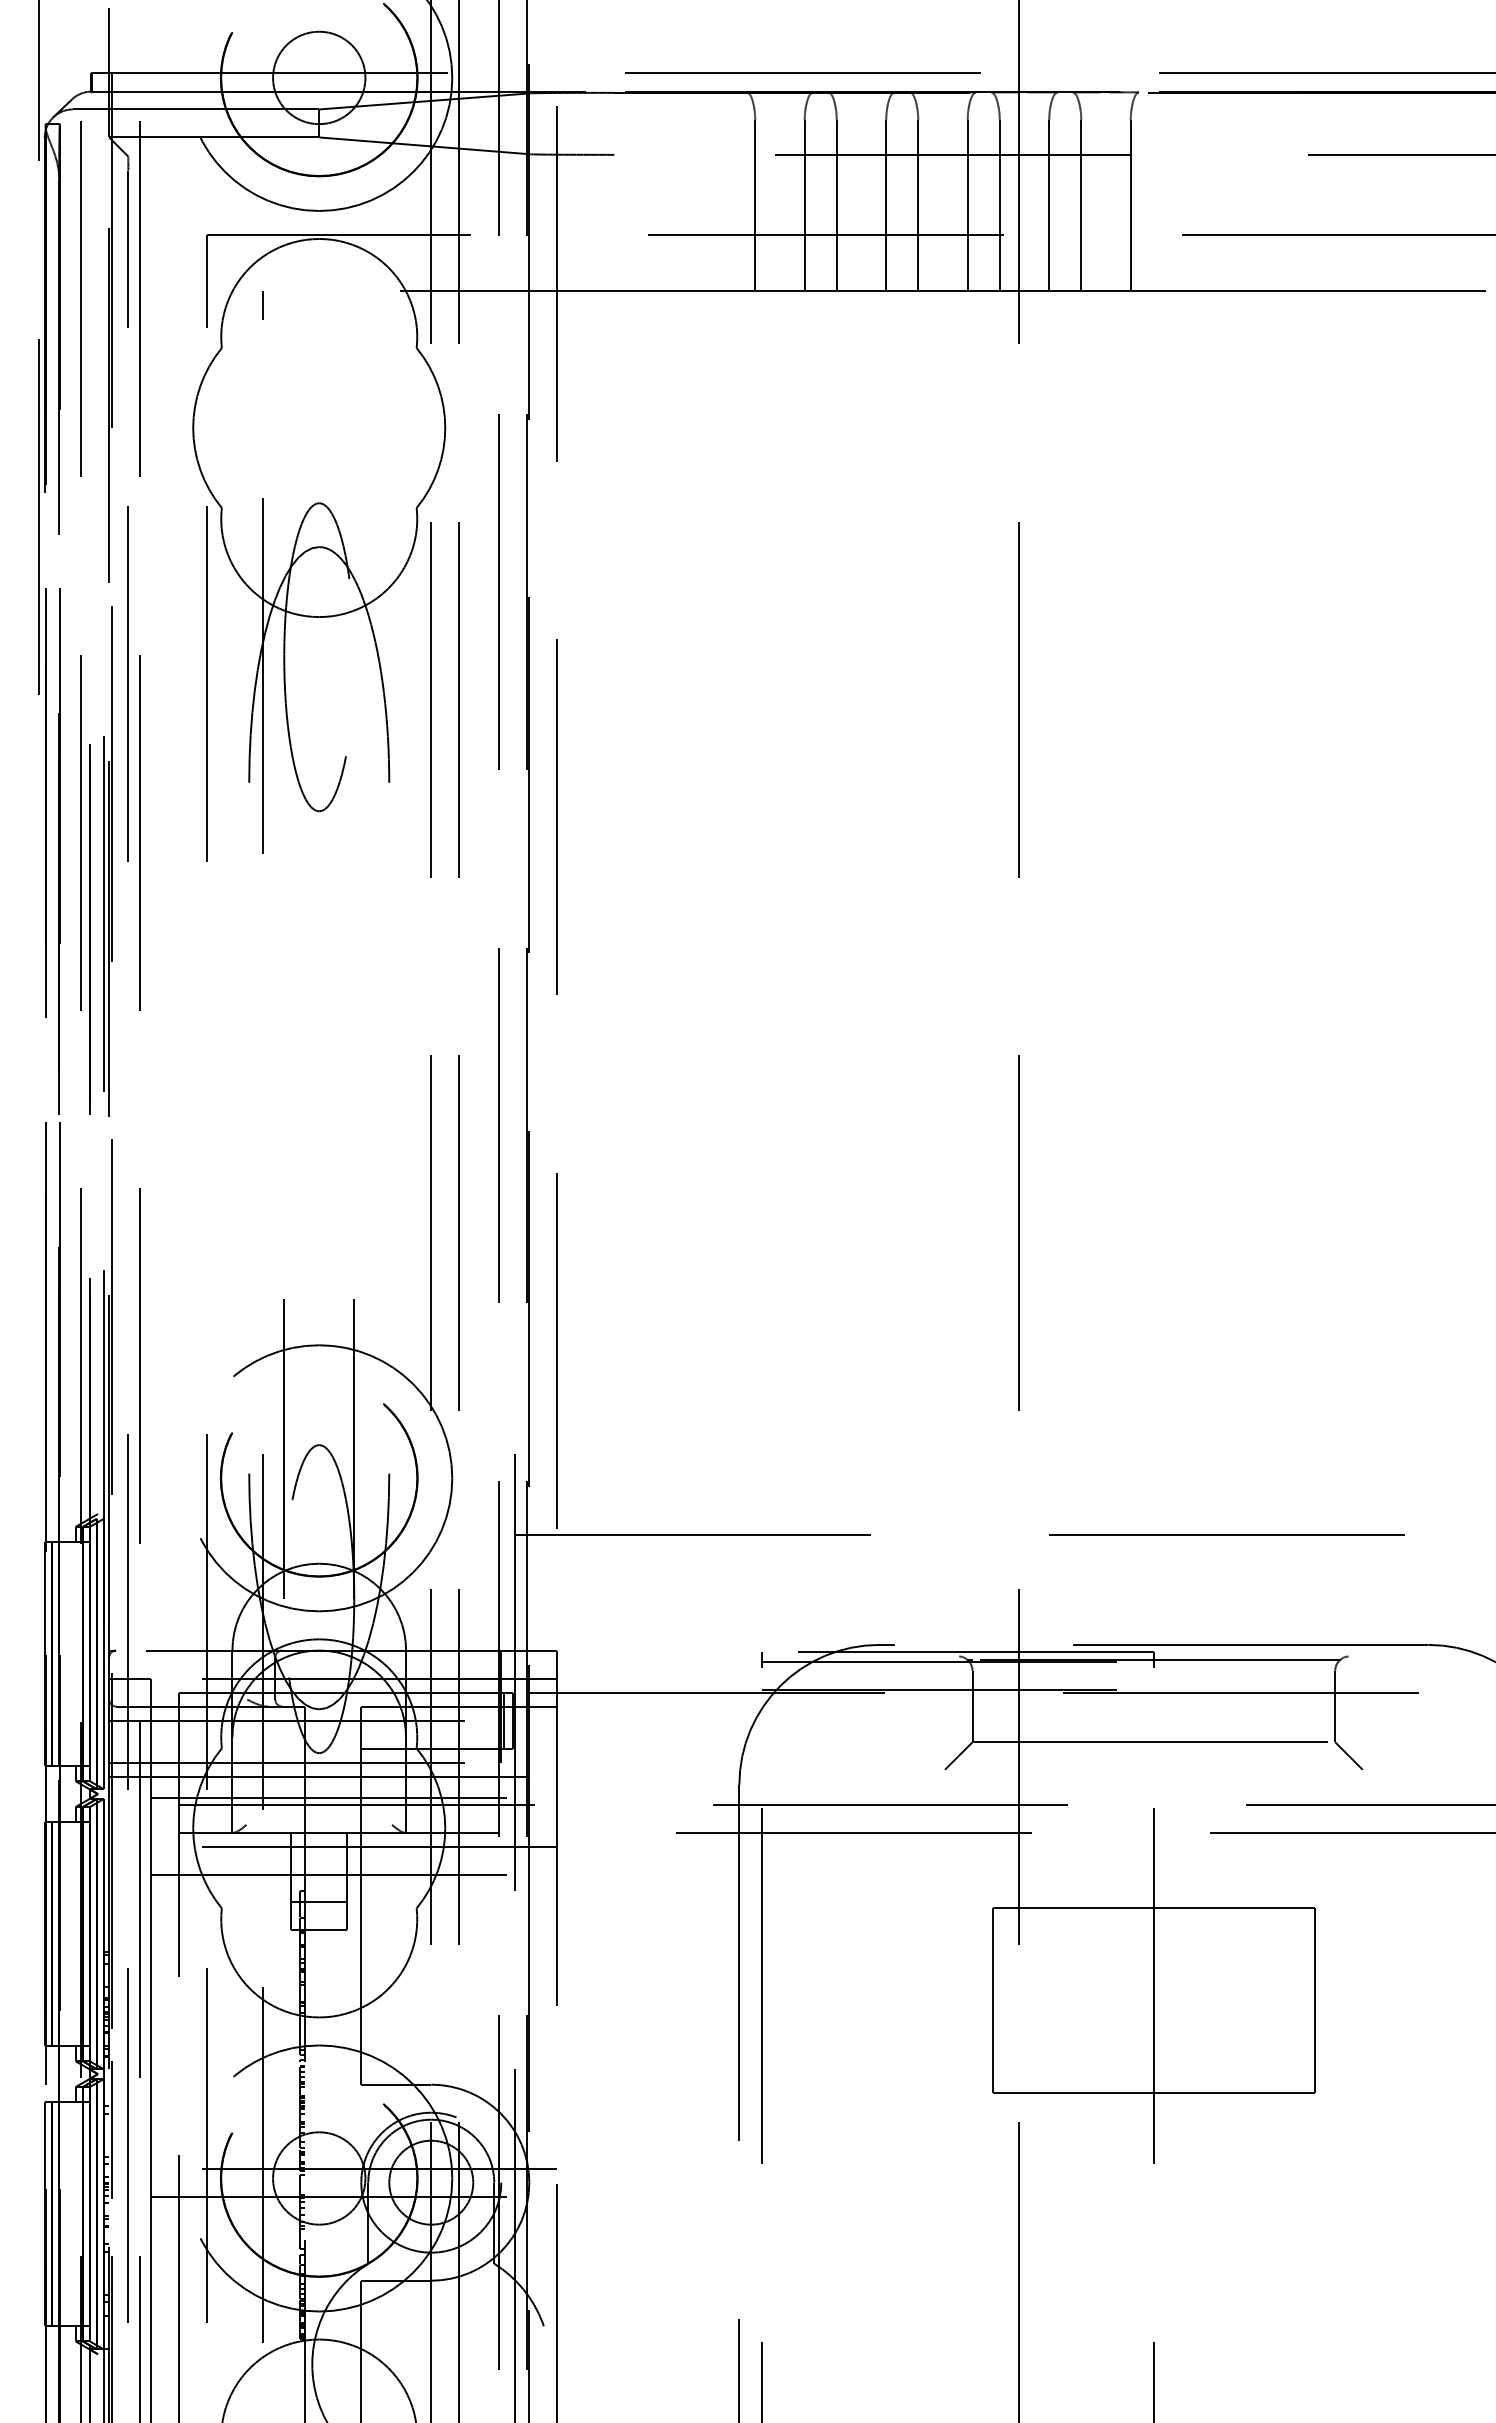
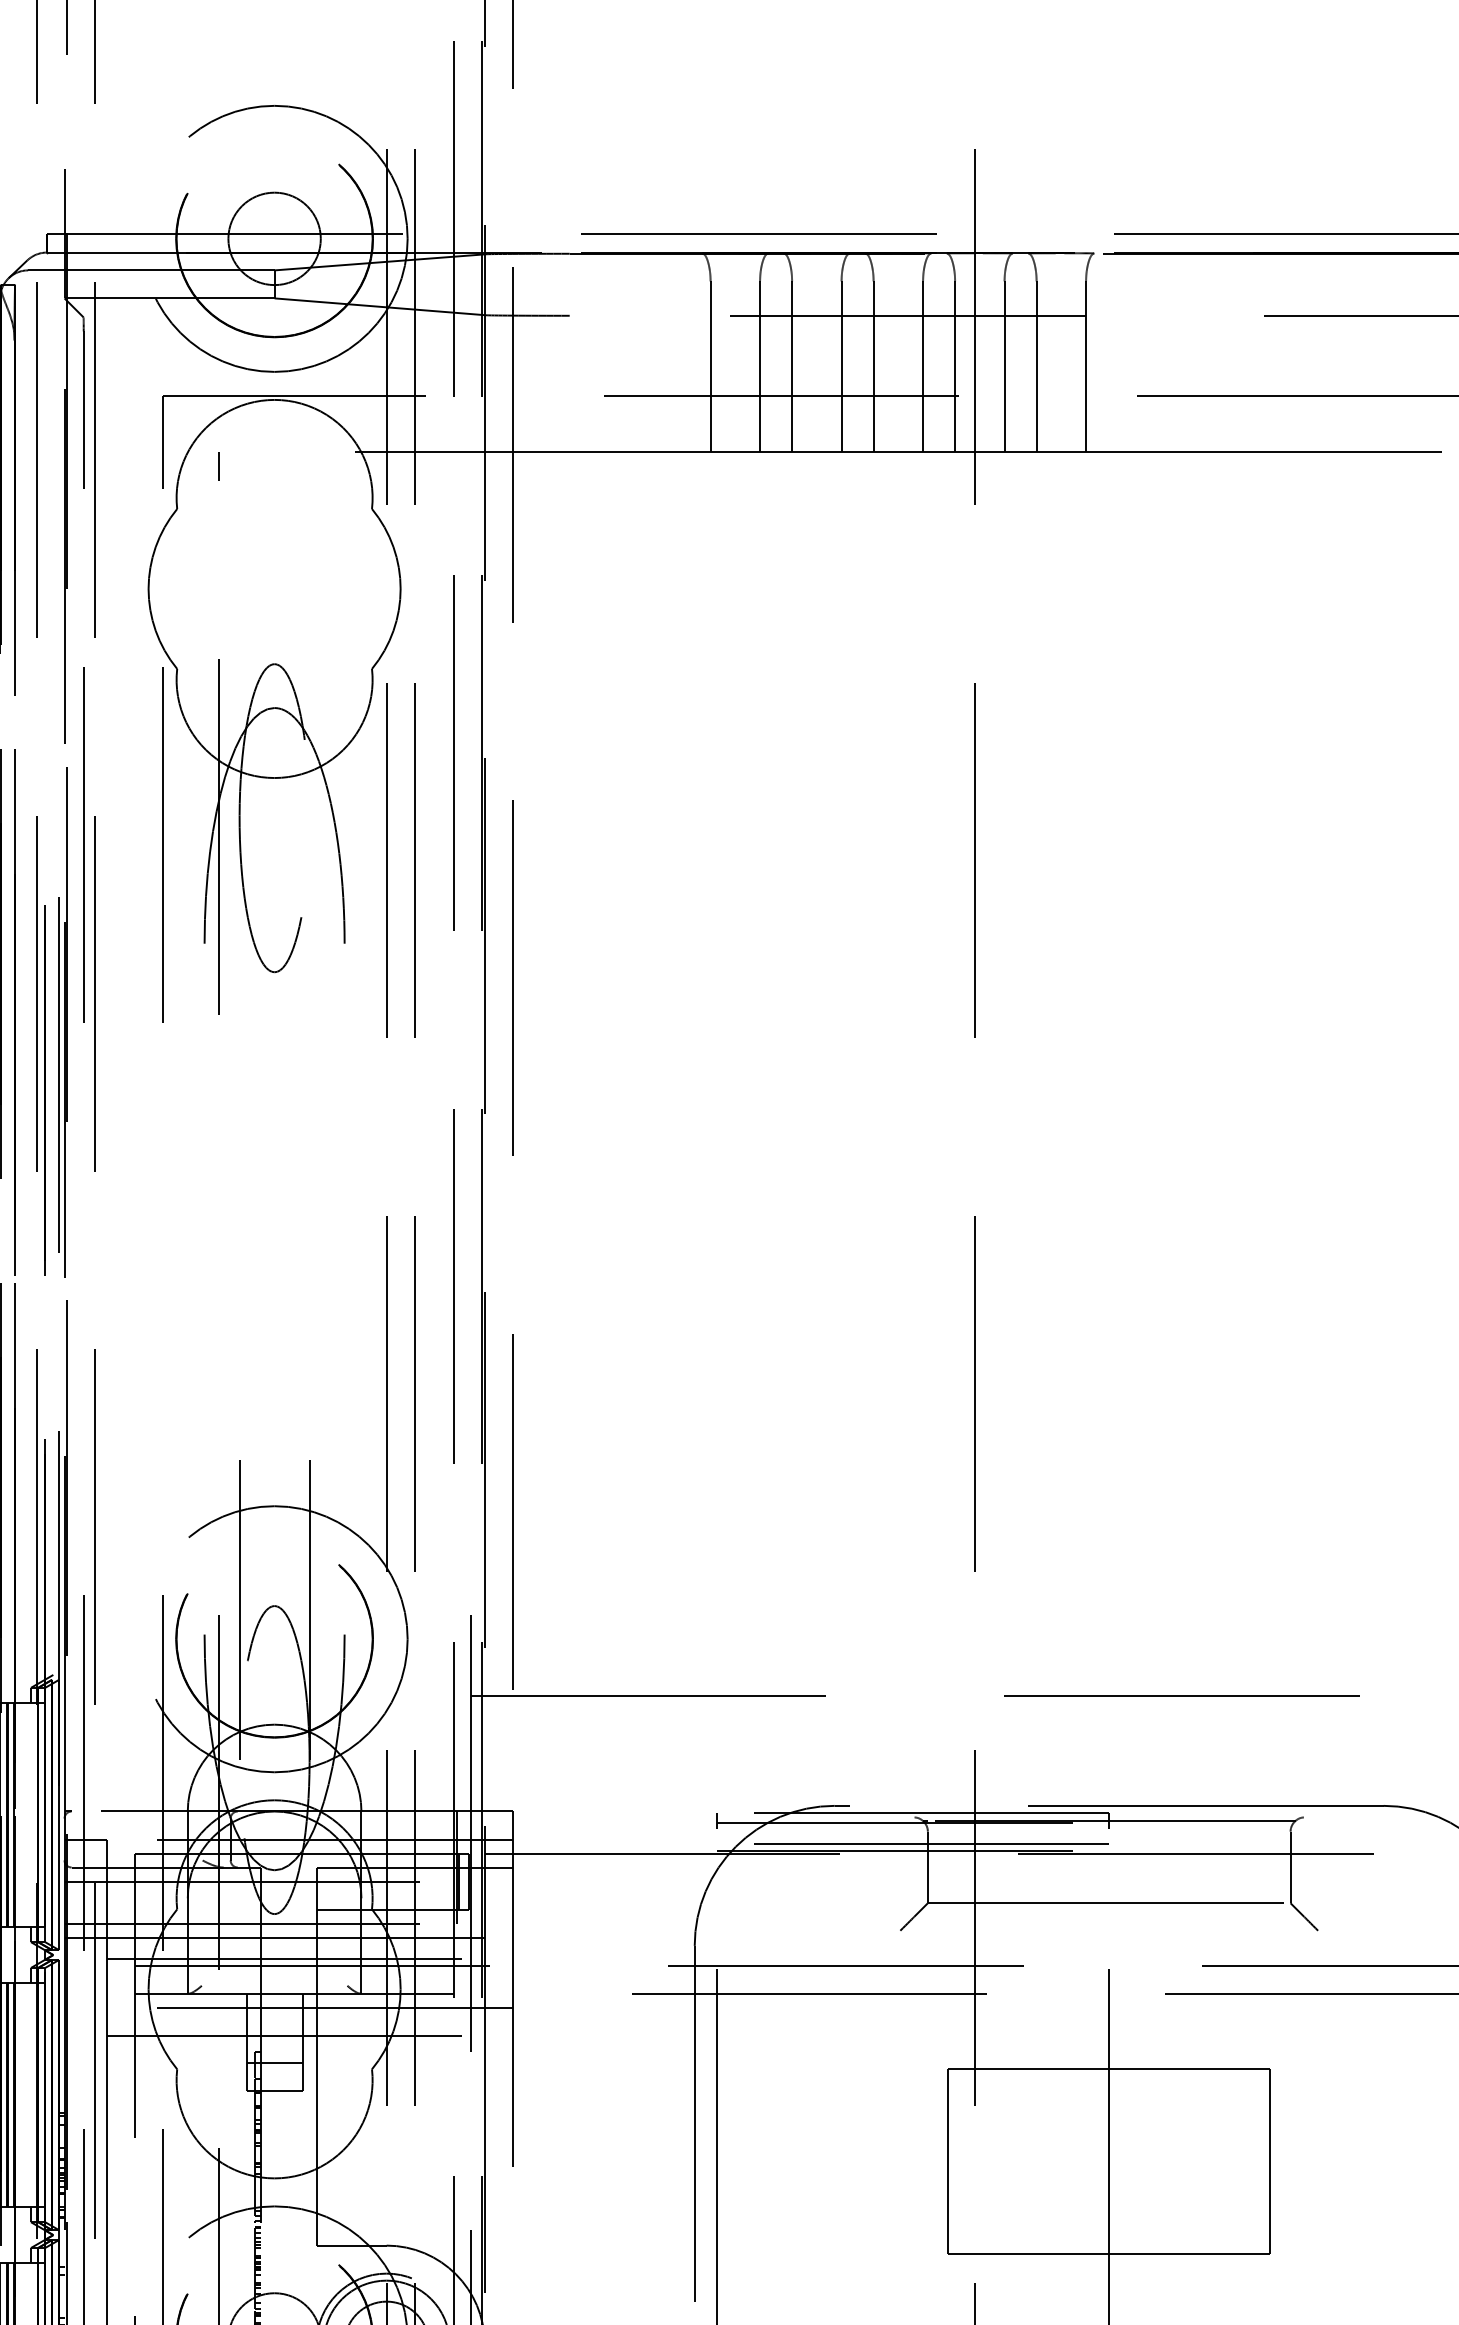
line: (957, 1682) -> (912, 1843), added

